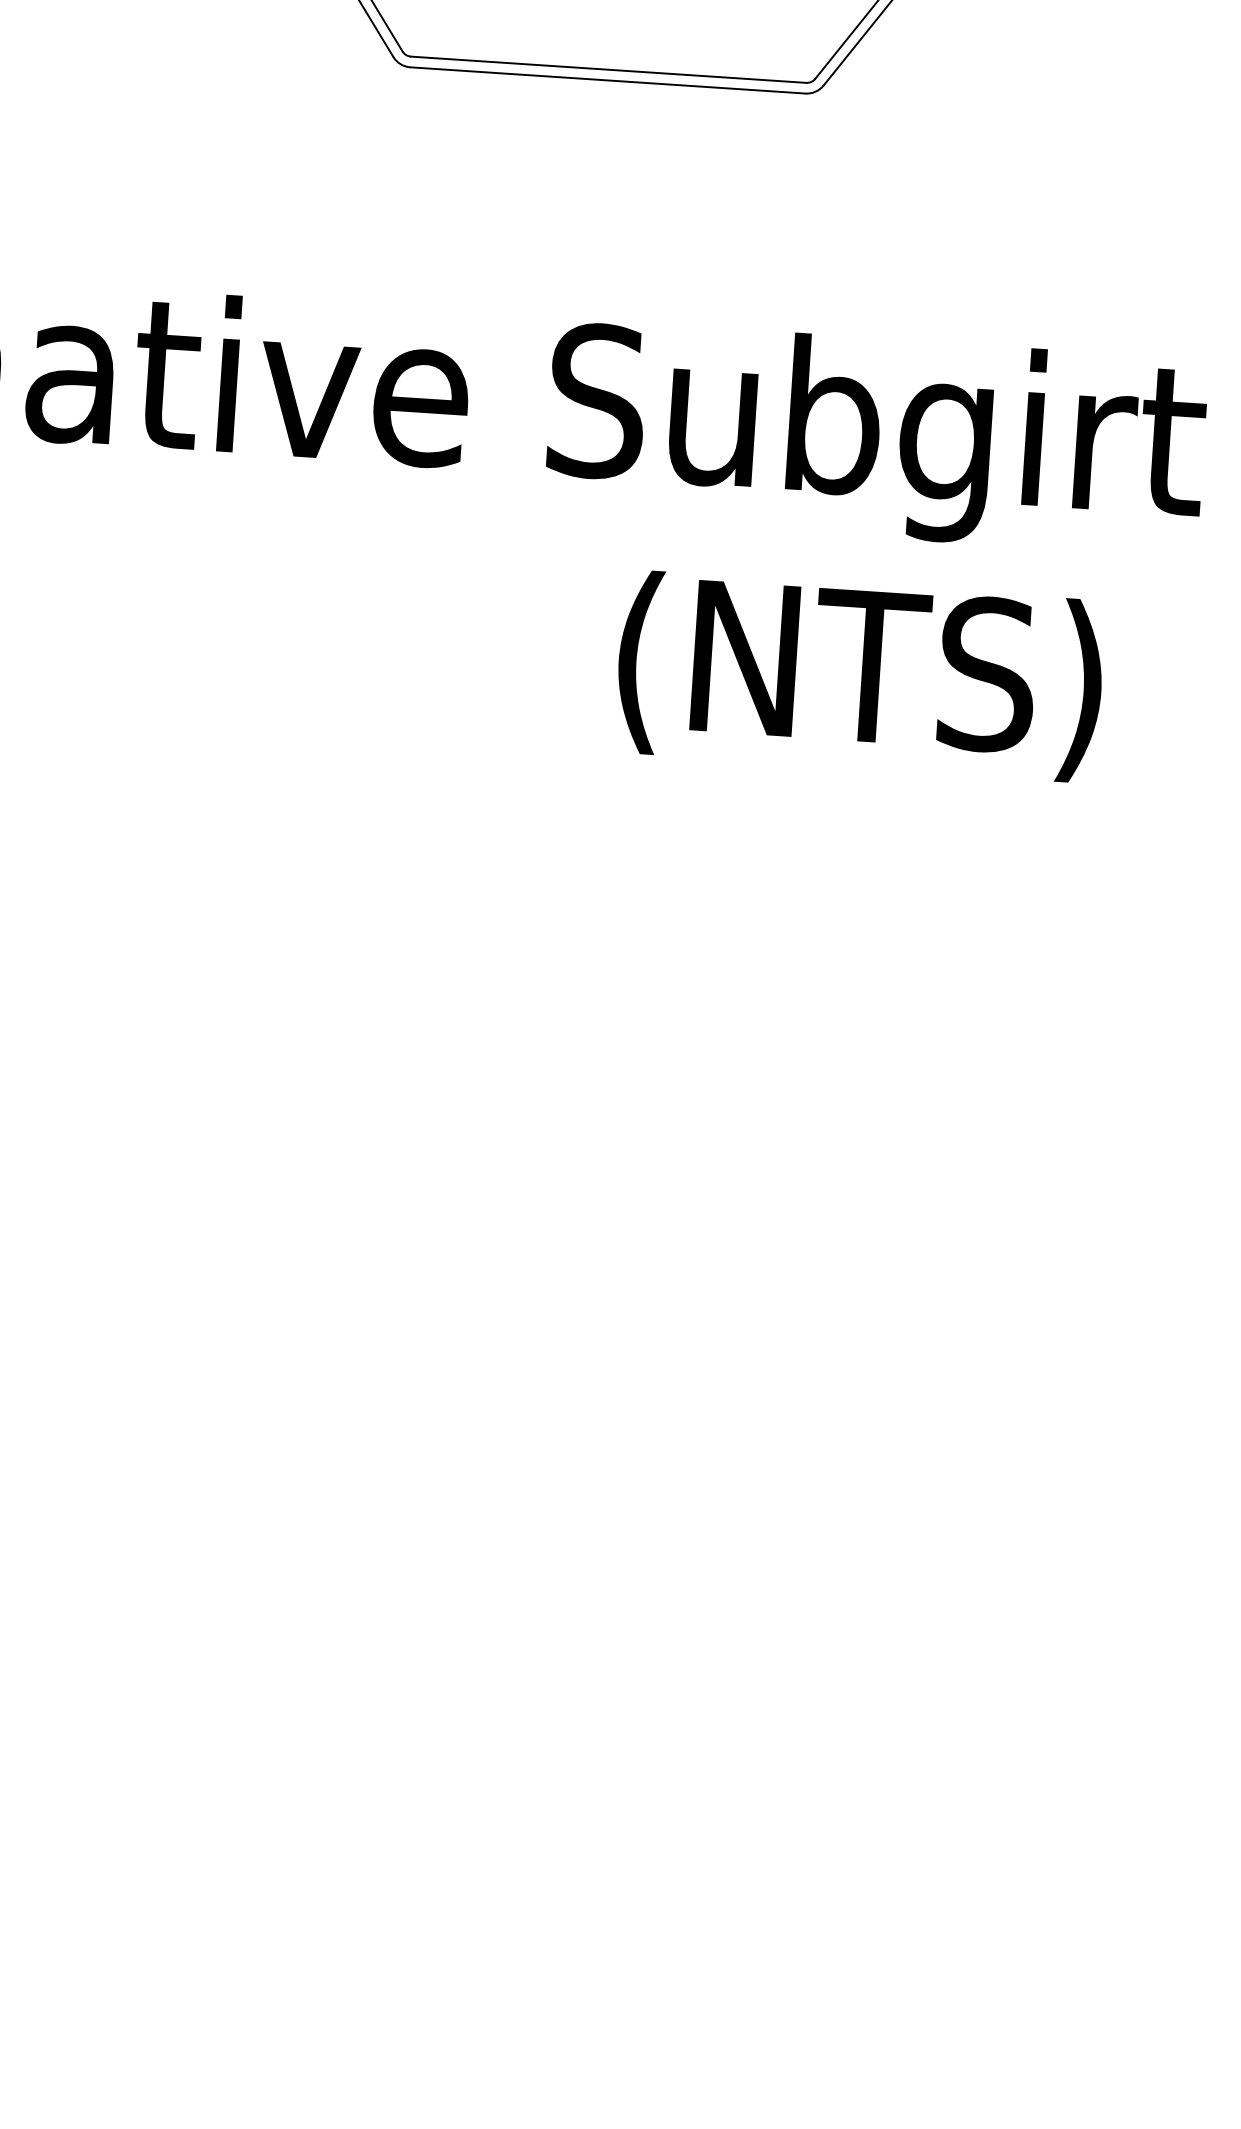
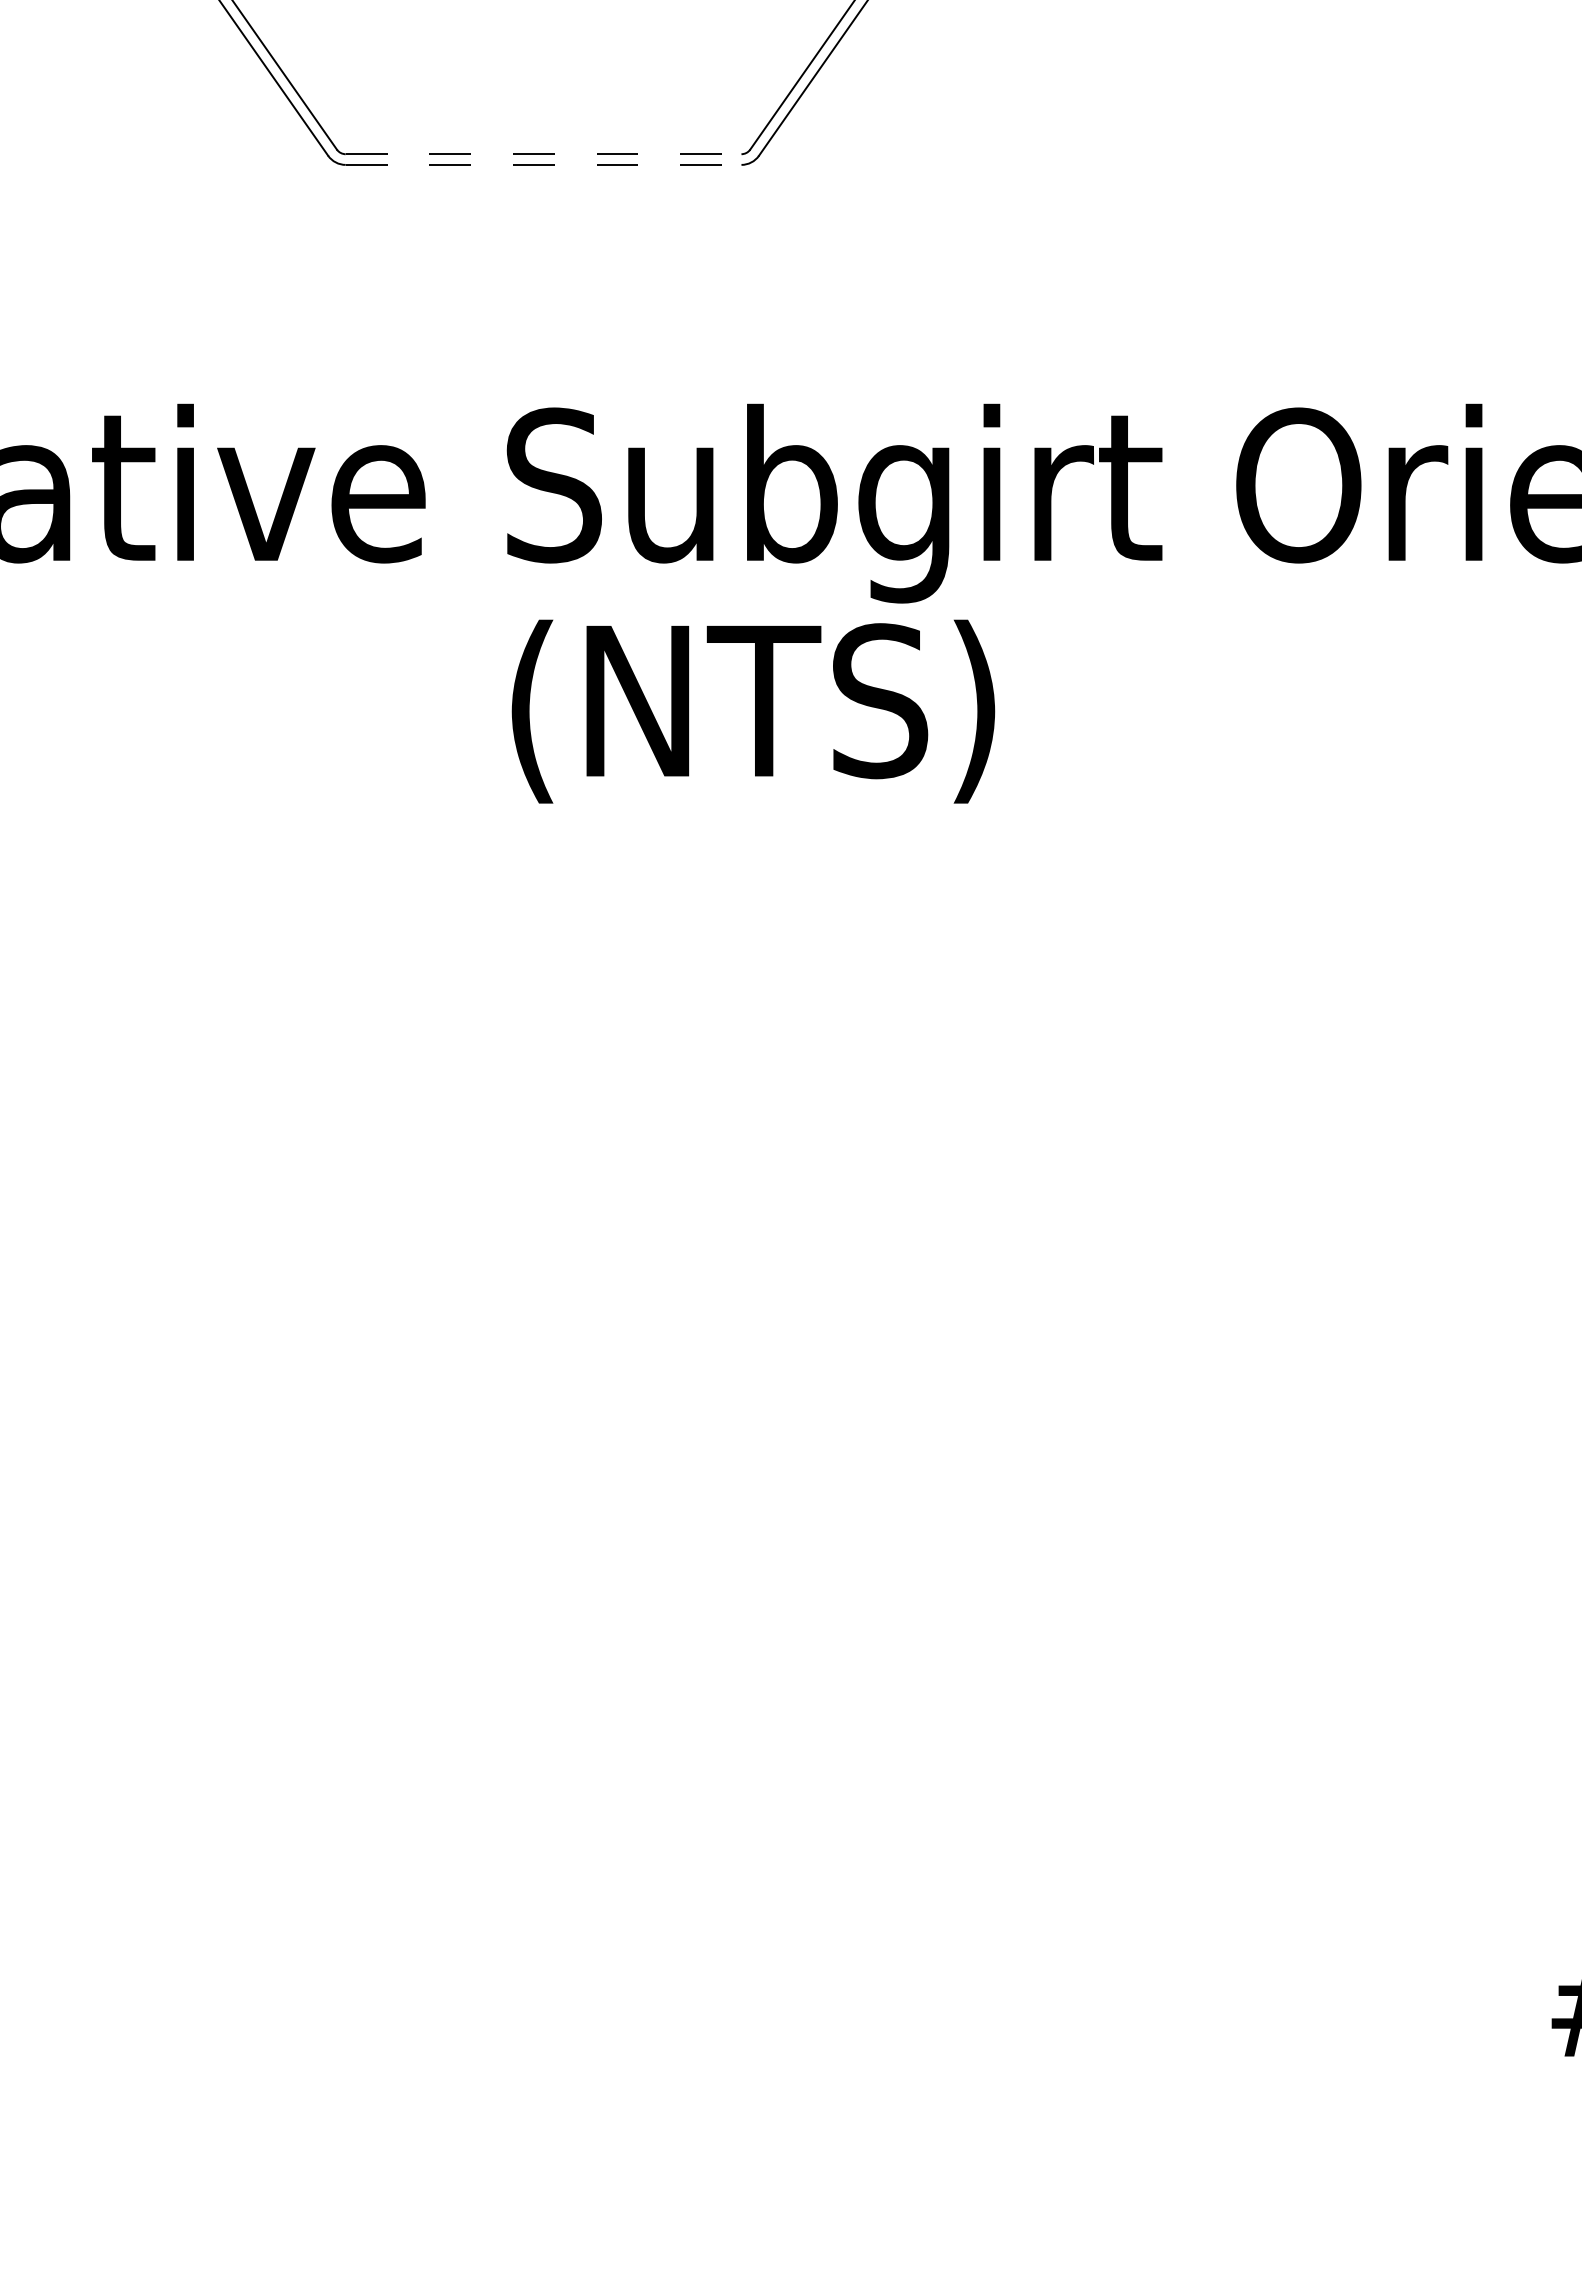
line: (608, 70) -> (543, 154), solid -> dashed
line: (607, 80) -> (543, 164), solid -> dashed
text: (860, 676) -> (753, 711), moved

